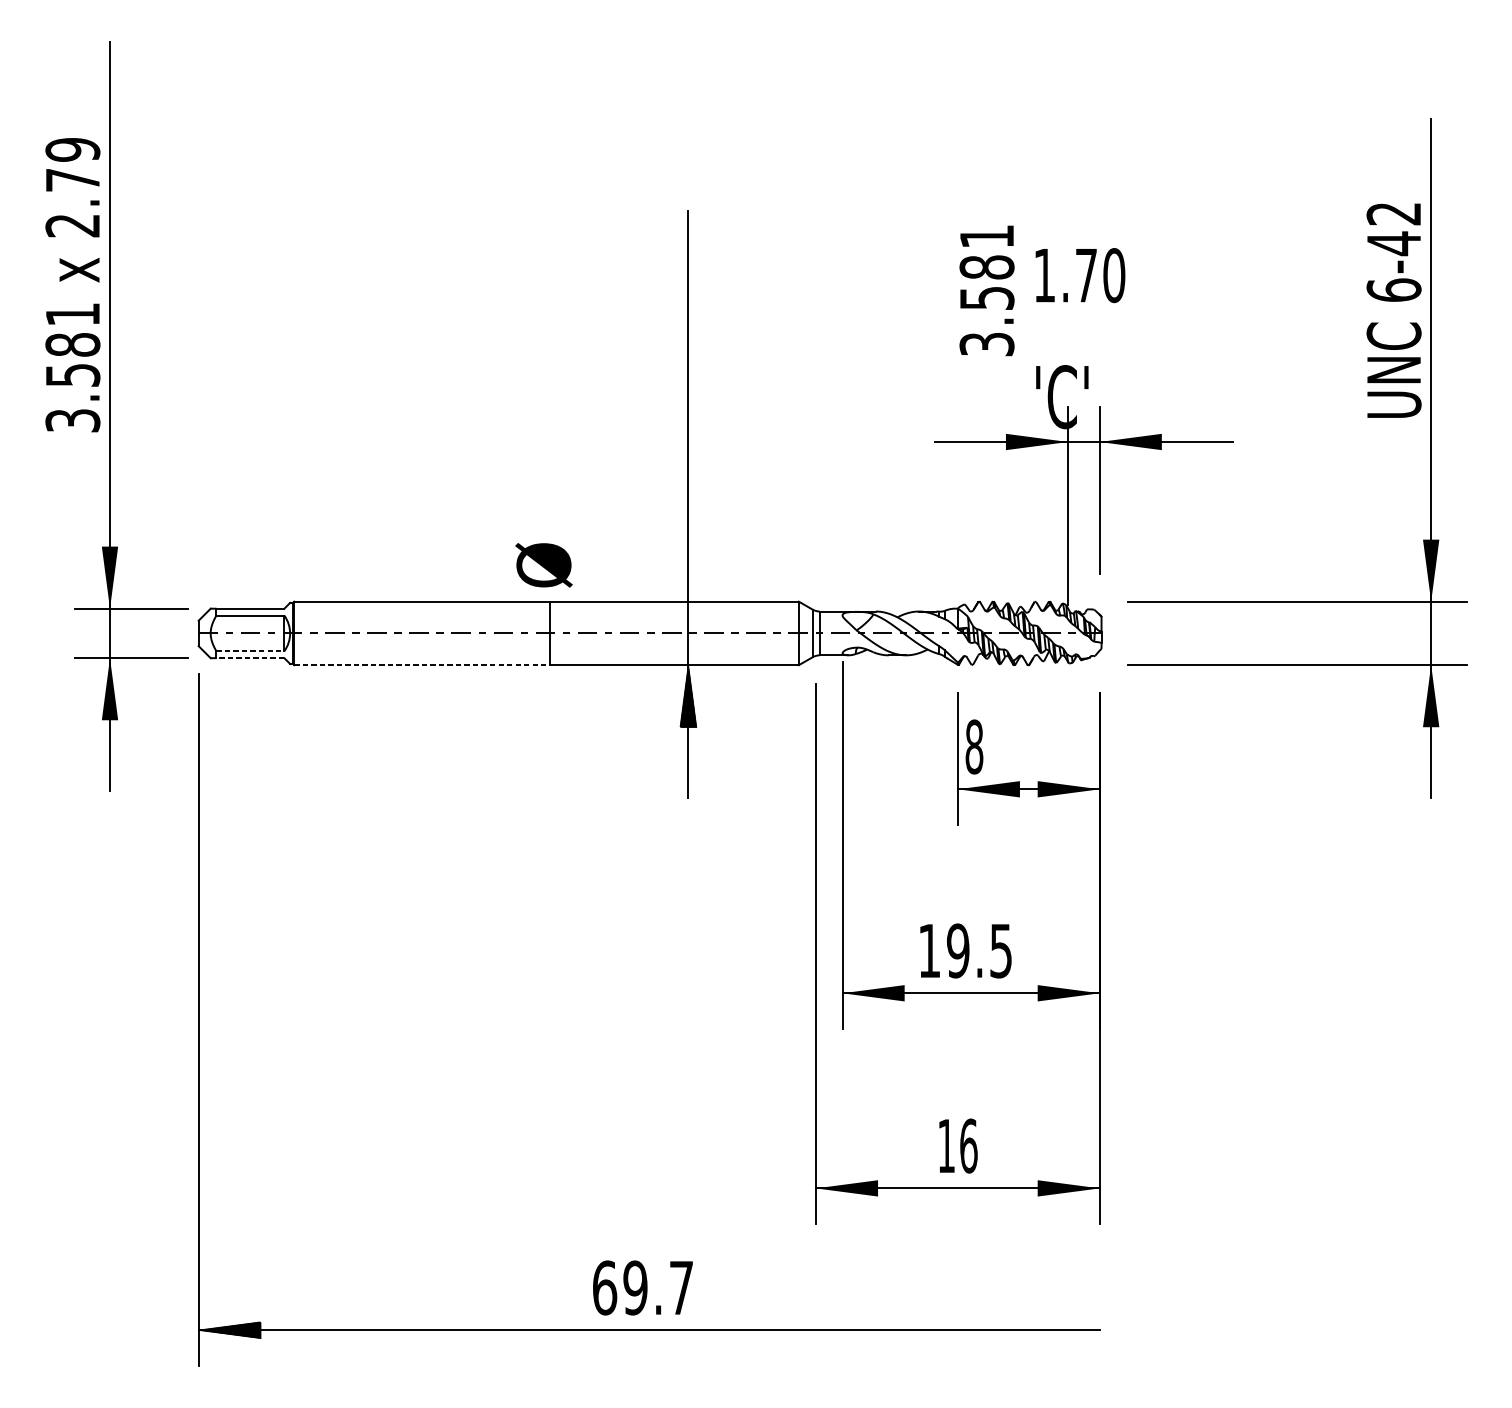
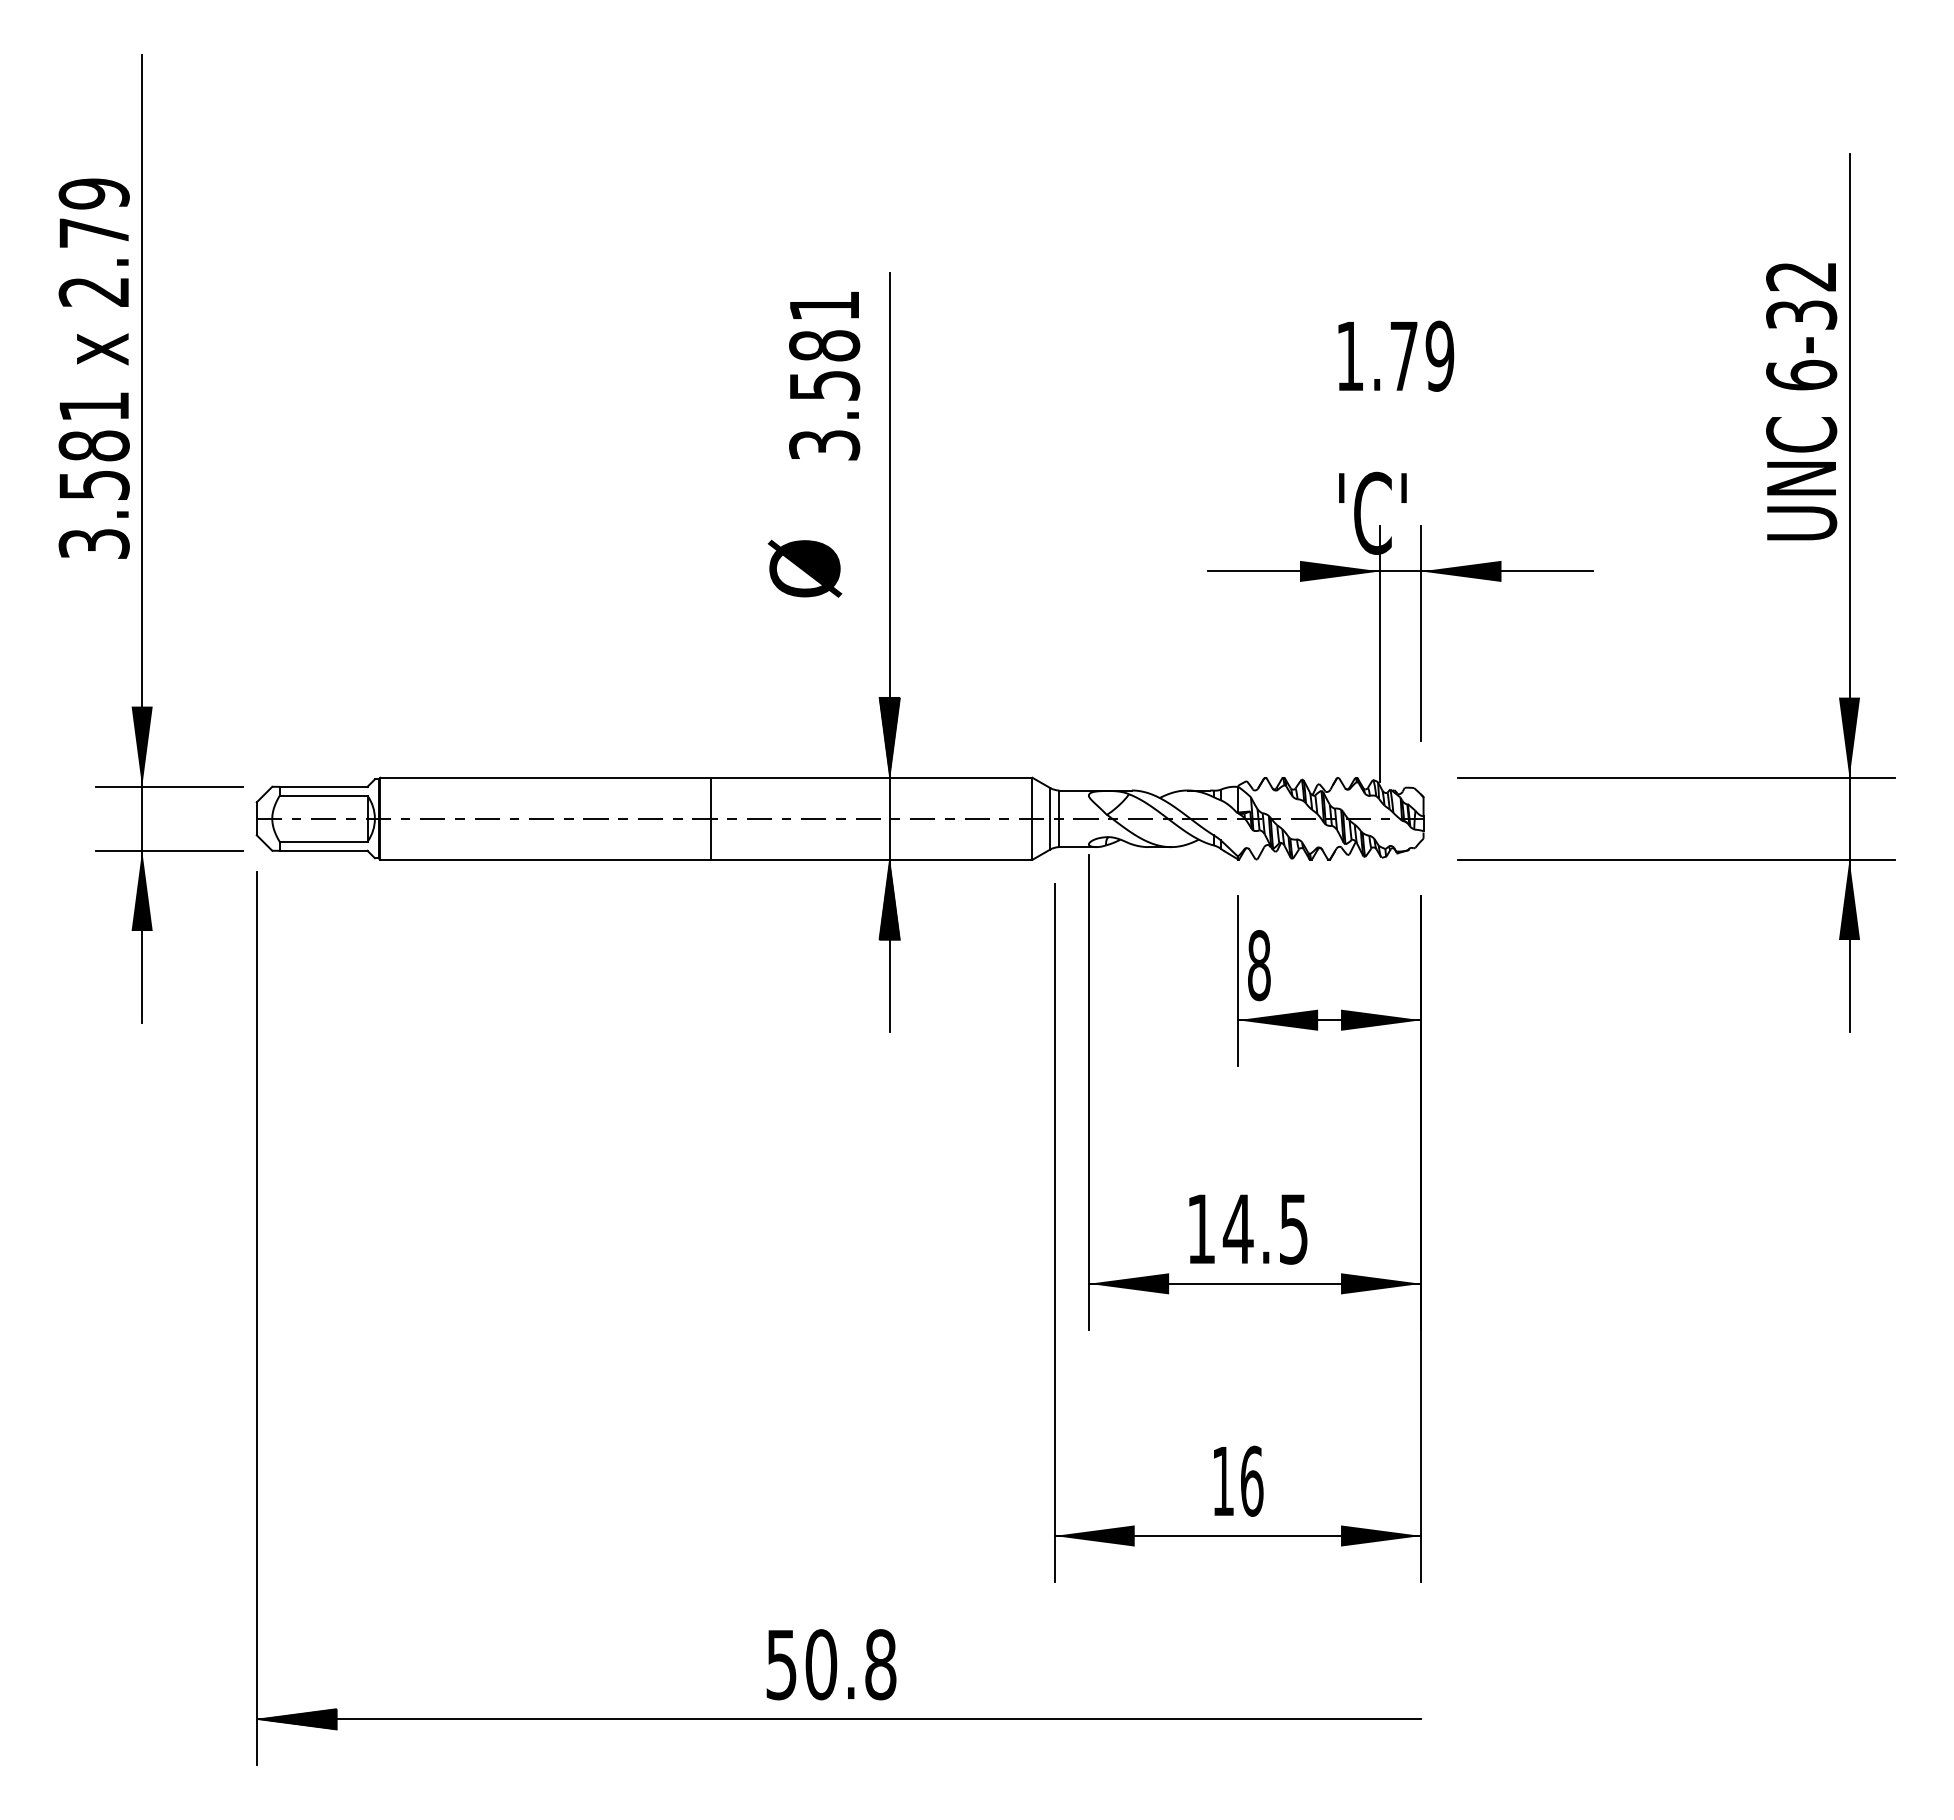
text: (1393, 243) -> (1801, 315), 6-42 -> 6-32
text: (1113, 274) -> (1439, 355), 1.70 -> 1.79
text: (986, 291) -> (824, 376), moved
text: (543, 565) -> (804, 568), moved
hatch: (688, 570) -> (889, 737), added
line: (250, 650) -> (323, 841), dashed -> solid
line: (250, 657) -> (323, 850), dashed -> solid
line: (422, 664) -> (545, 859), dashed -> solid
text: (957, 950) -> (1237, 1228), 19.5 -> 14.5
text: (643, 1287) -> (831, 1664), 69.7 -> 50.8

